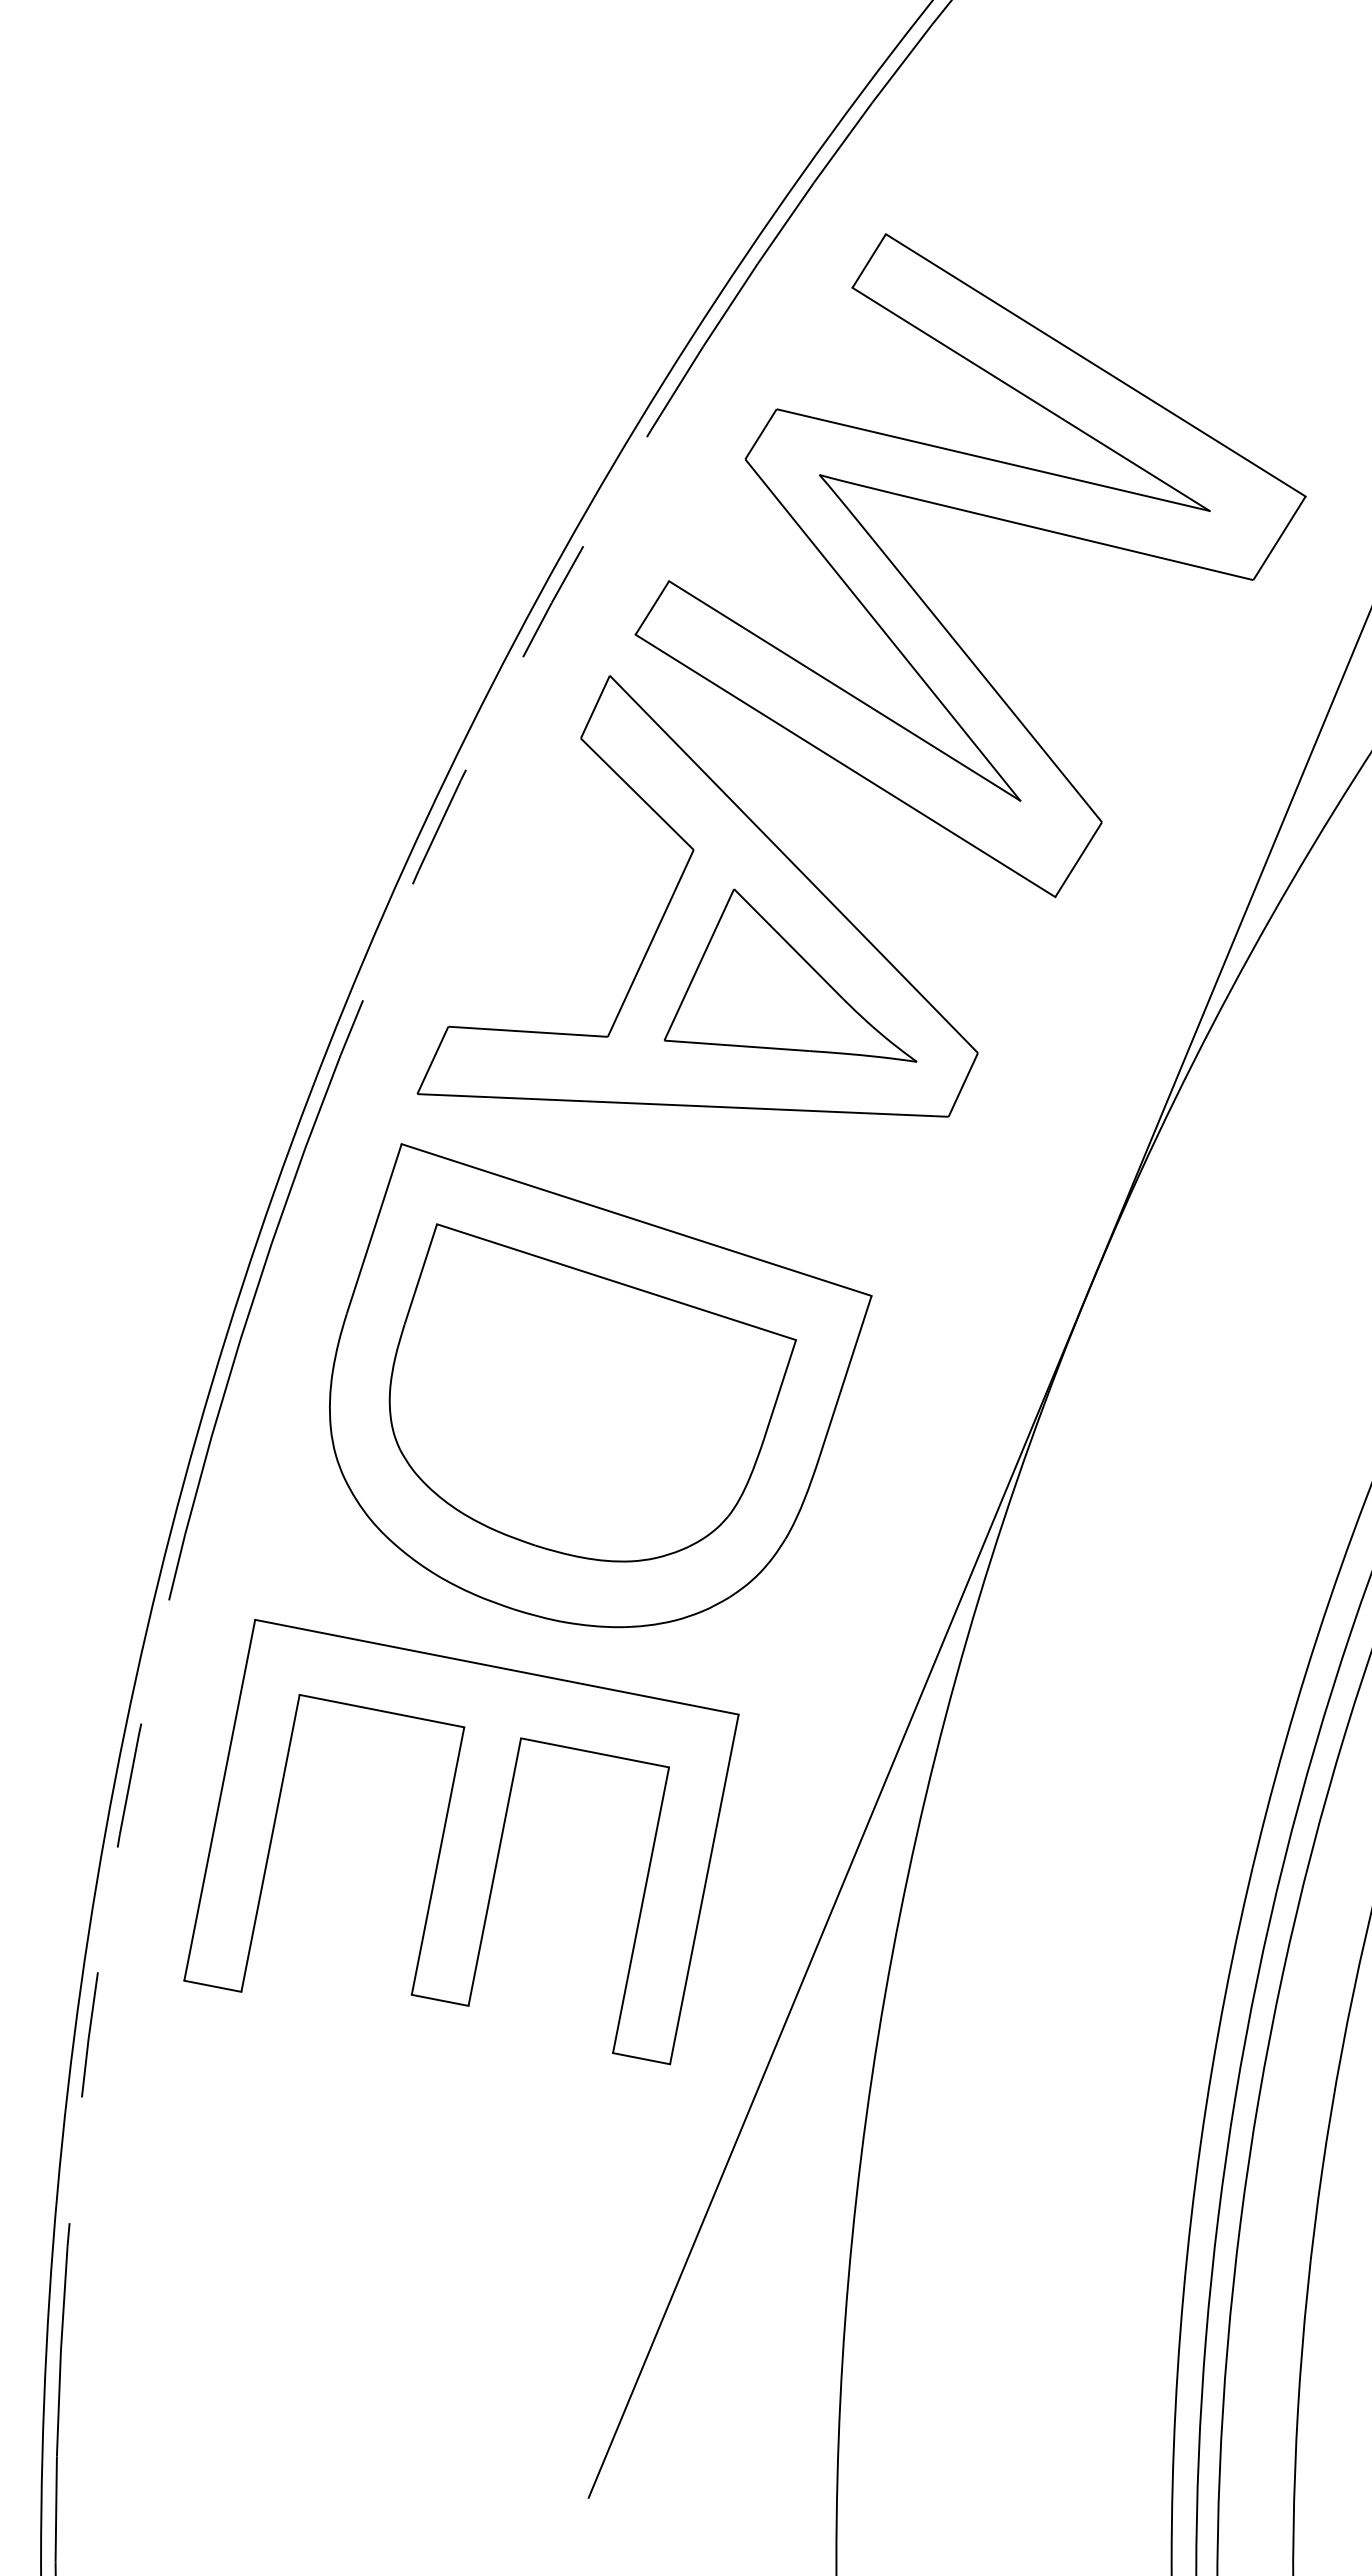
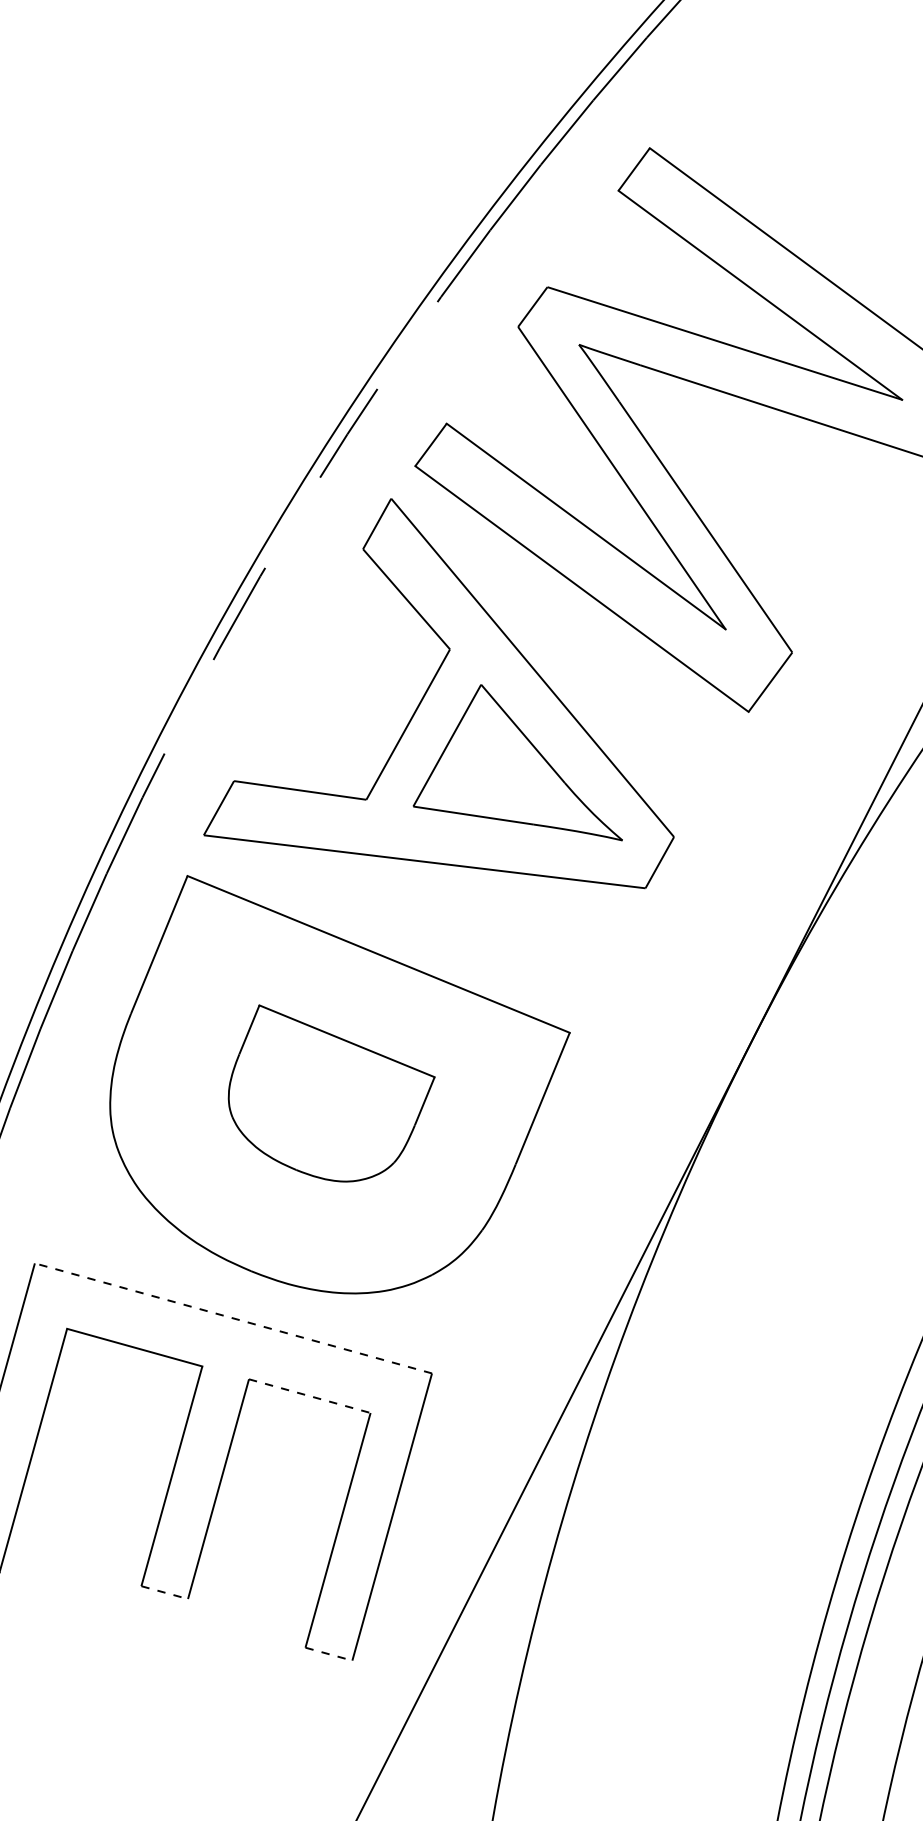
part: (592, 1392) -> (330, 1095), size x0.6
line: (496, 1667) -> (233, 1318), solid -> dashed
line: (595, 1752) -> (310, 1395), solid -> dashed
line: (440, 2000) -> (164, 1592), solid -> dashed
line: (642, 2058) -> (329, 1654), solid -> dashed

